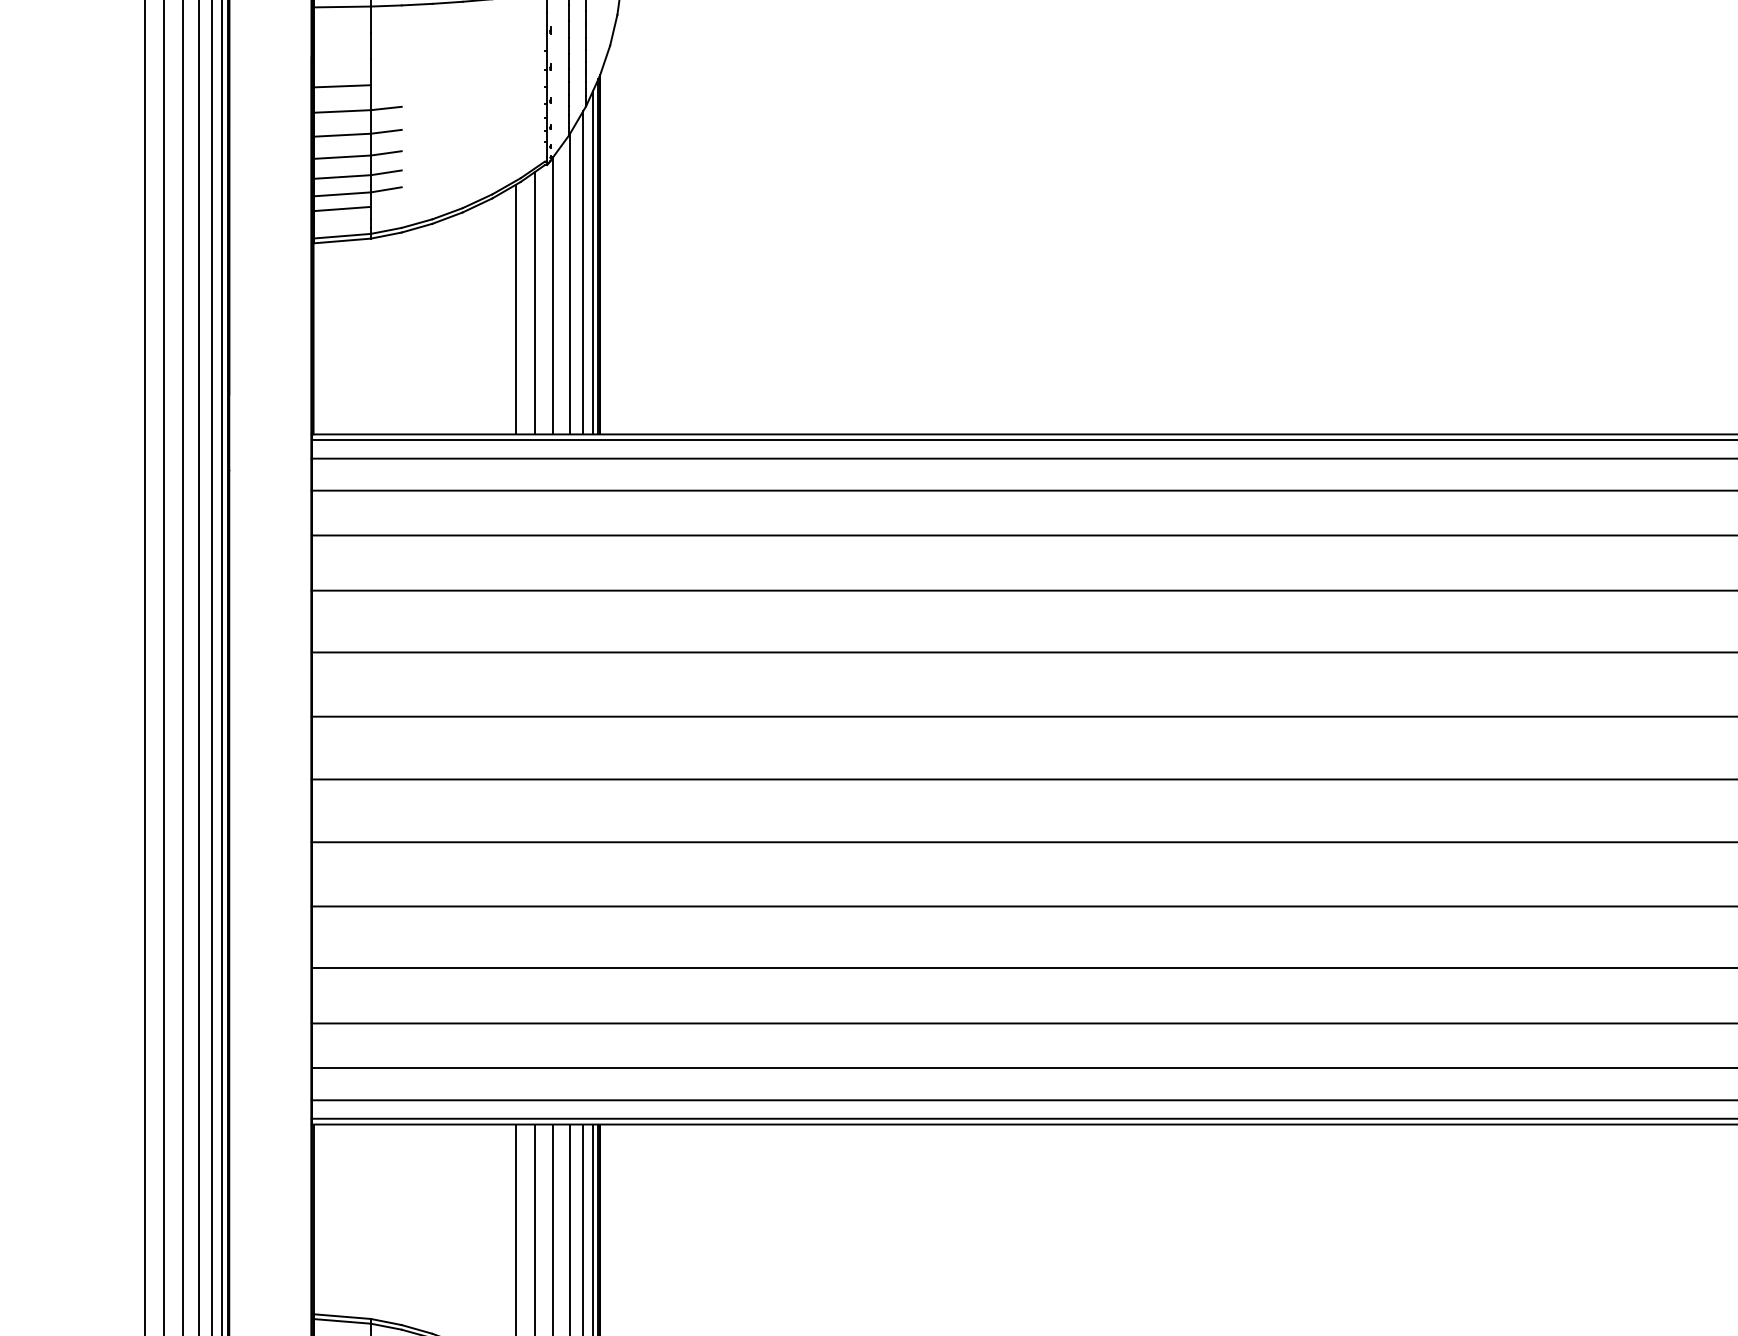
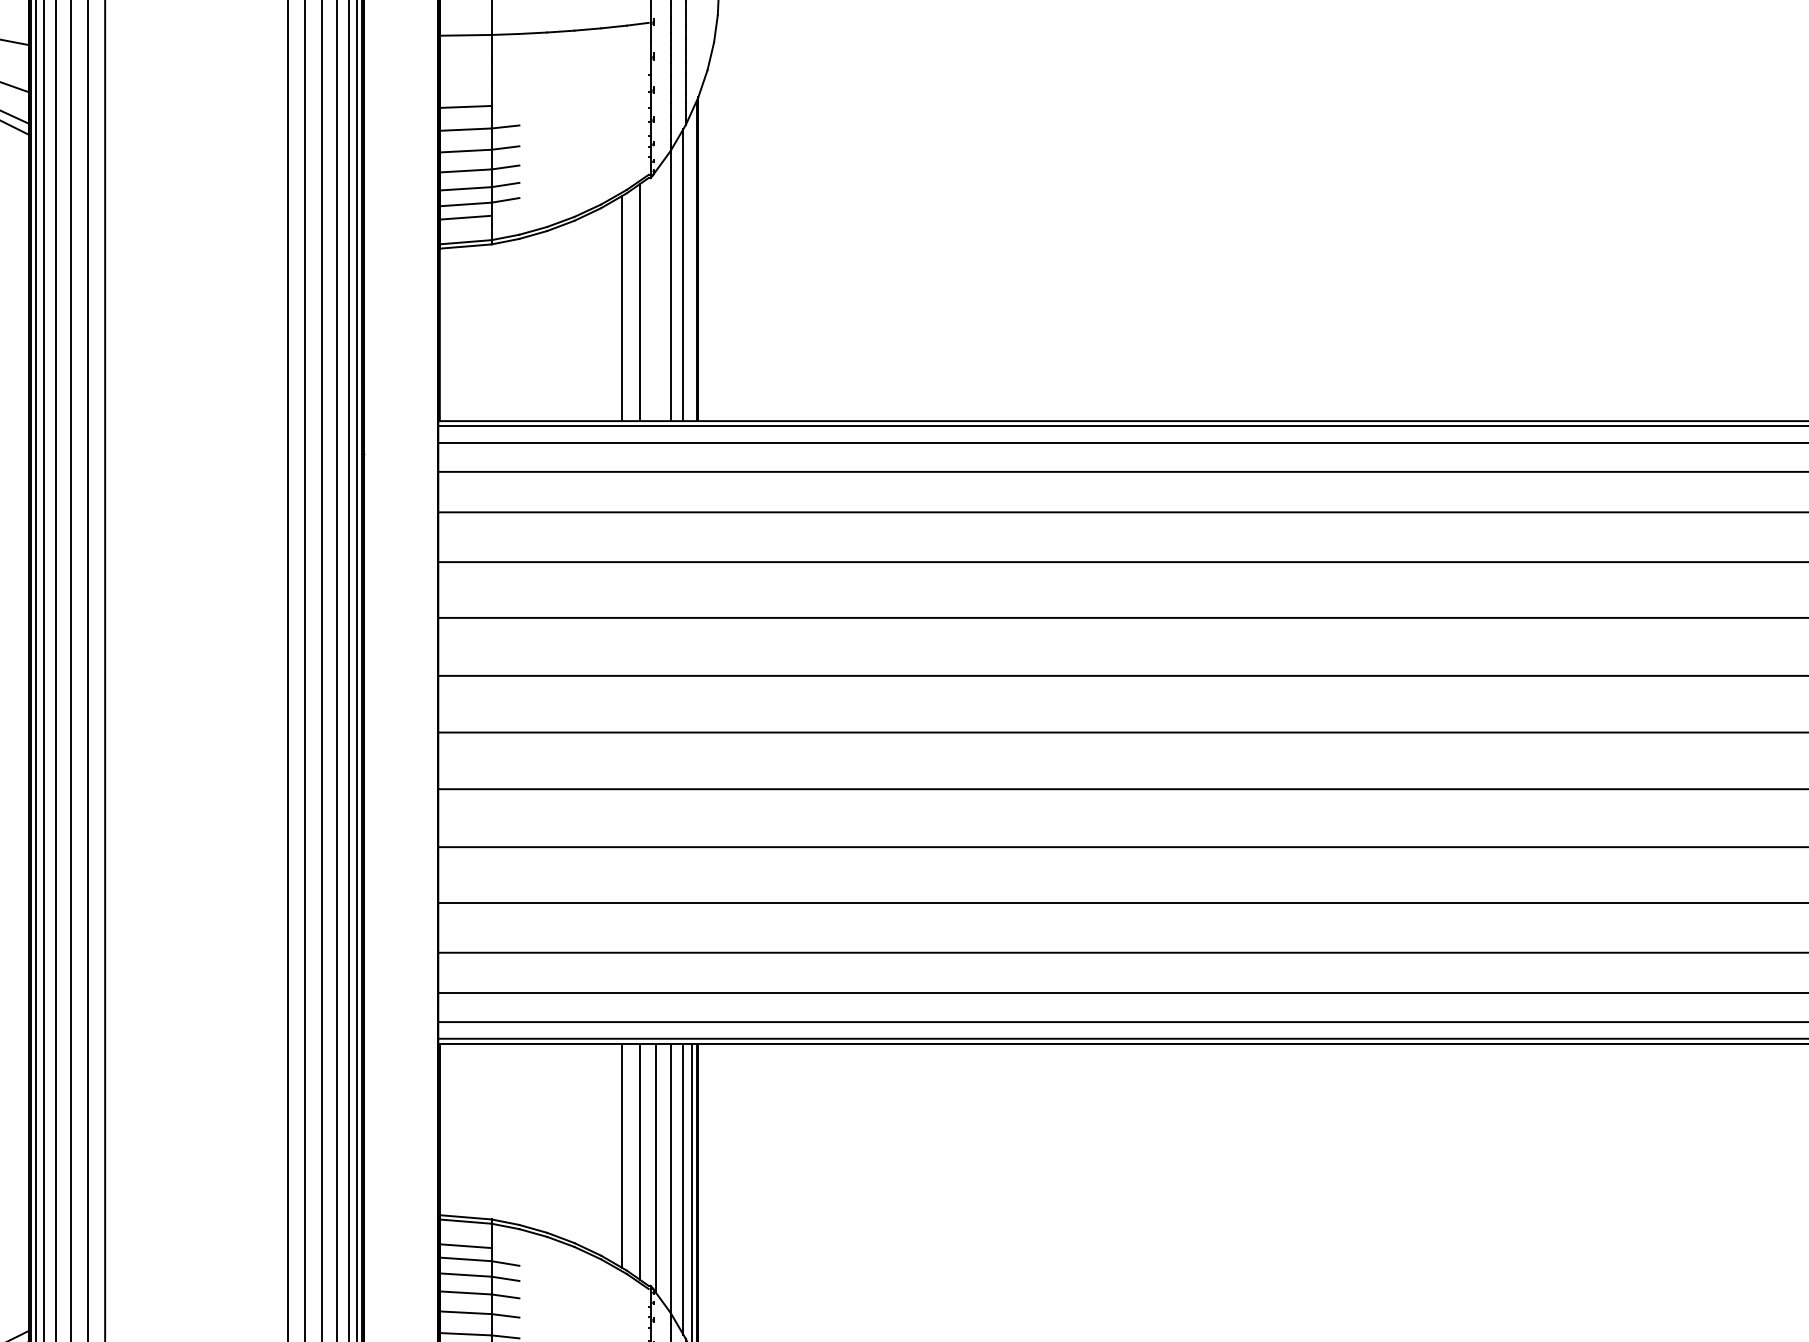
line: (592, 263) -> (691, 266), removed
line: (553, 295) -> (656, 295), removed

